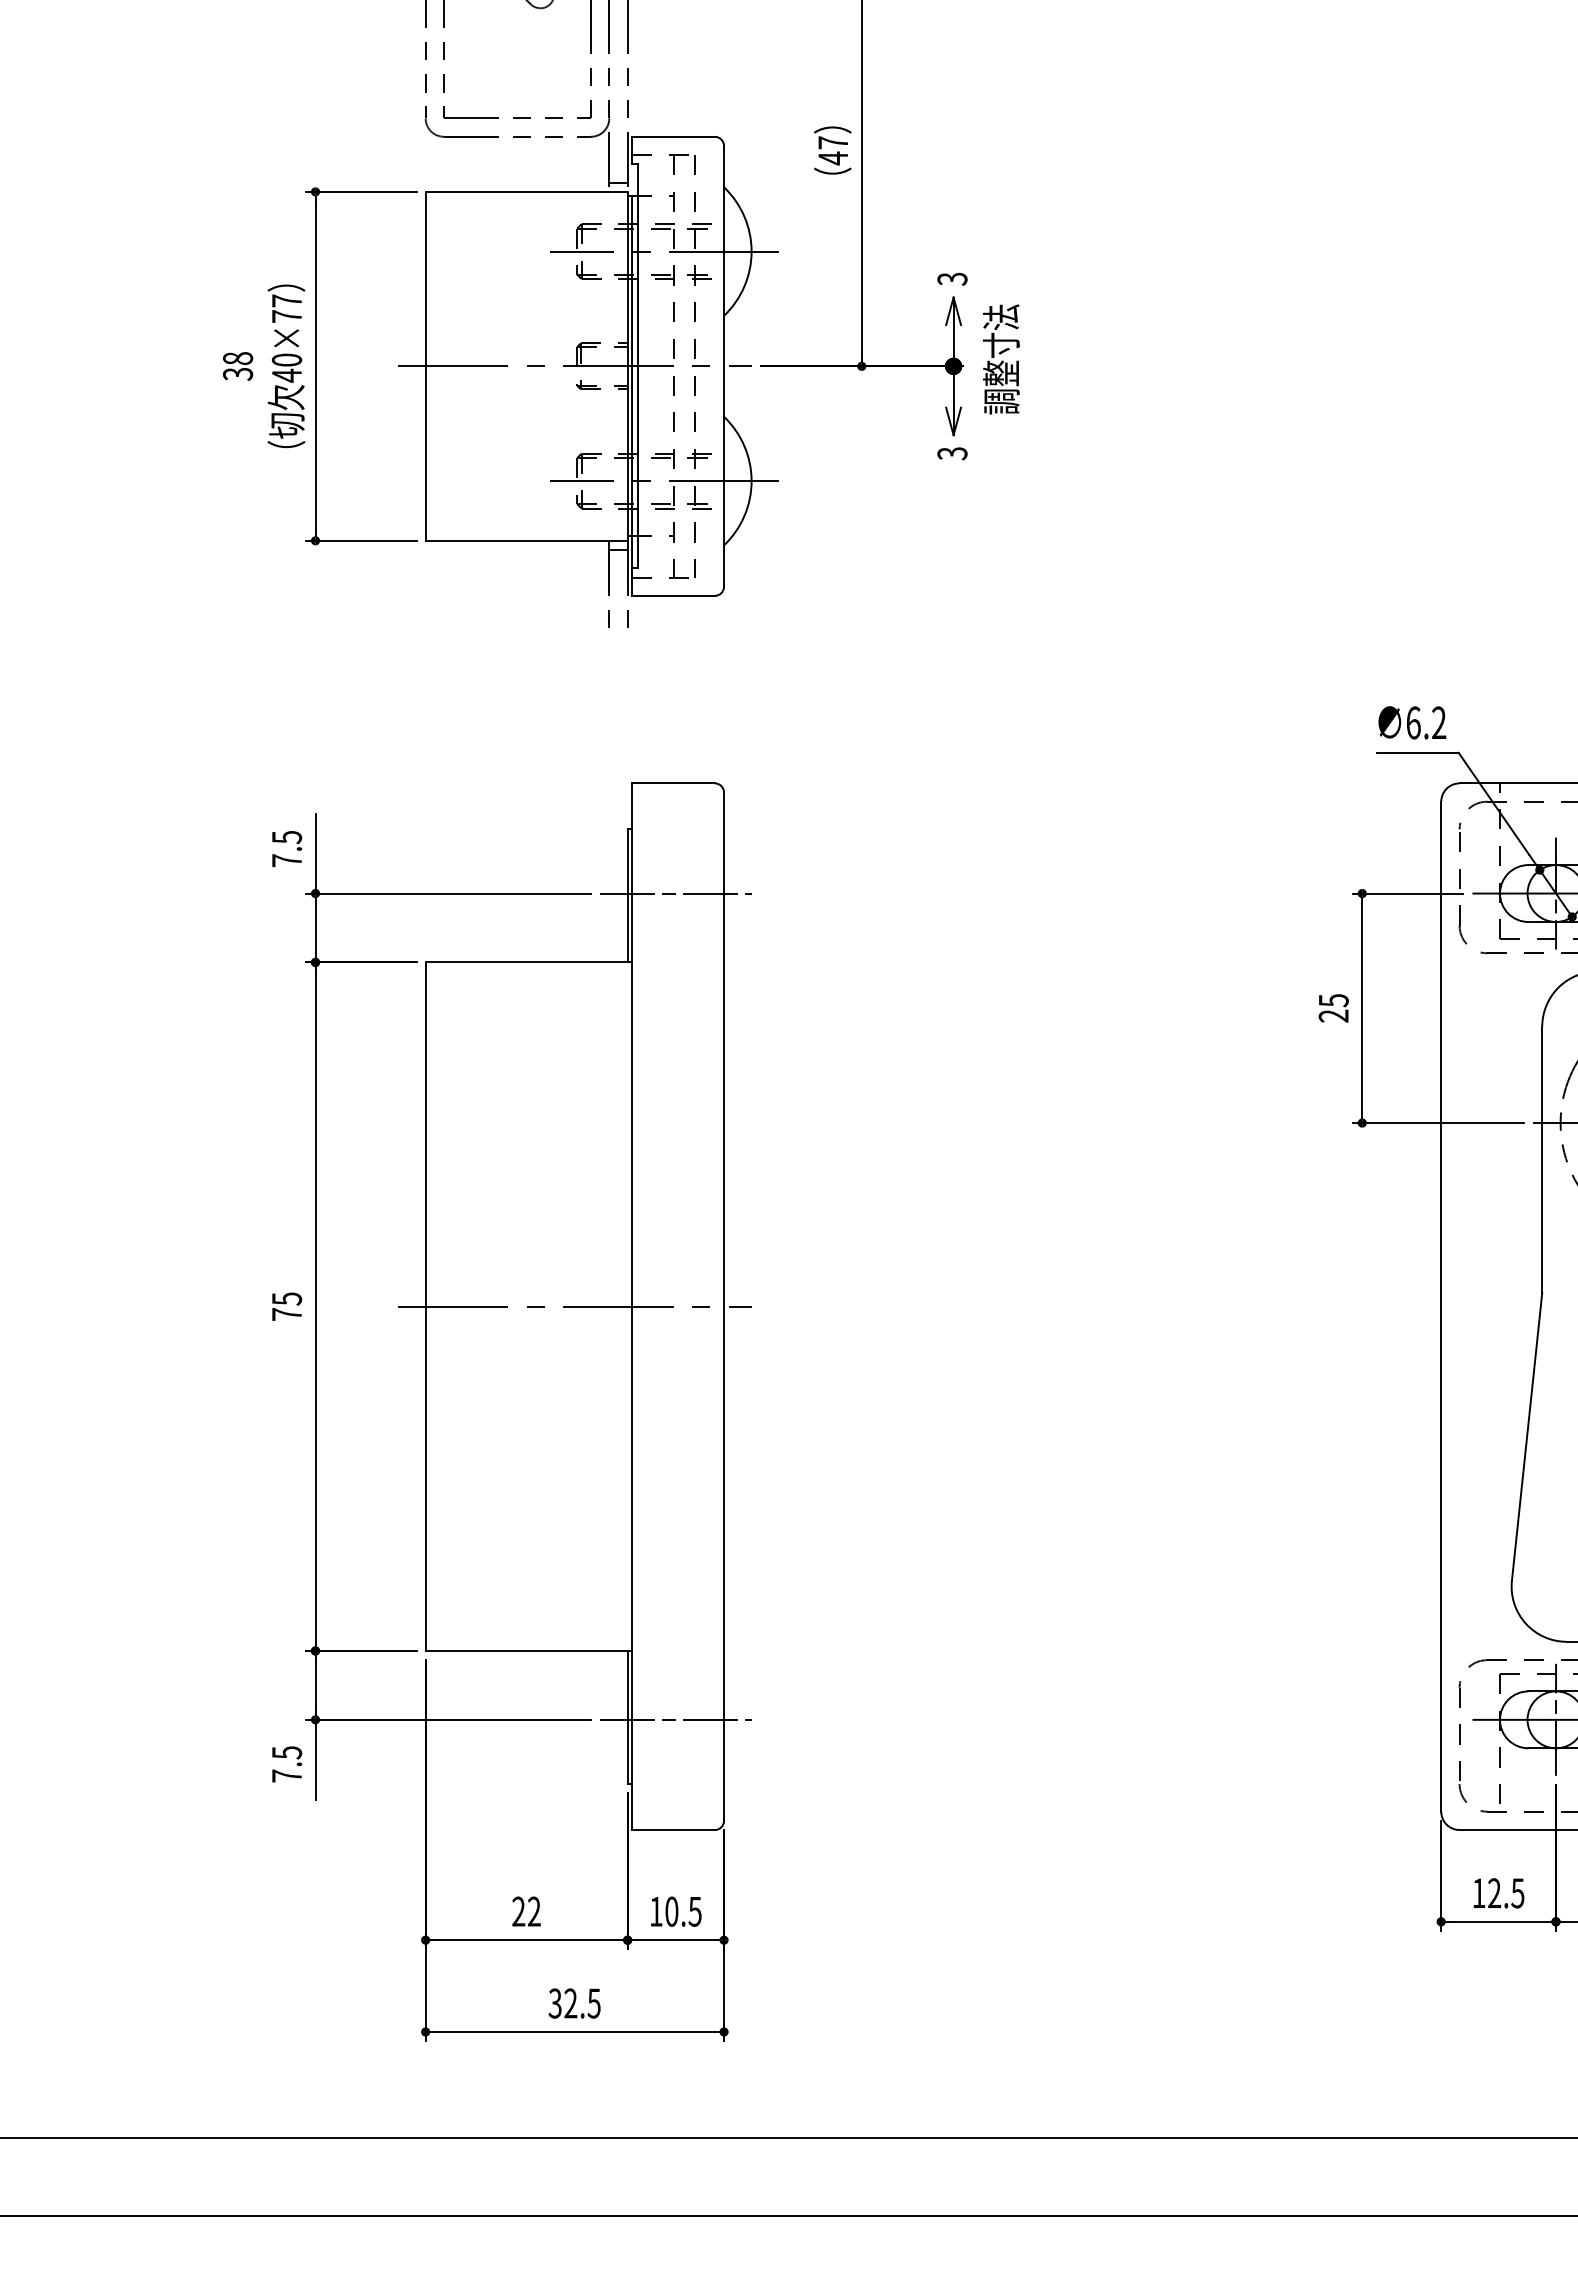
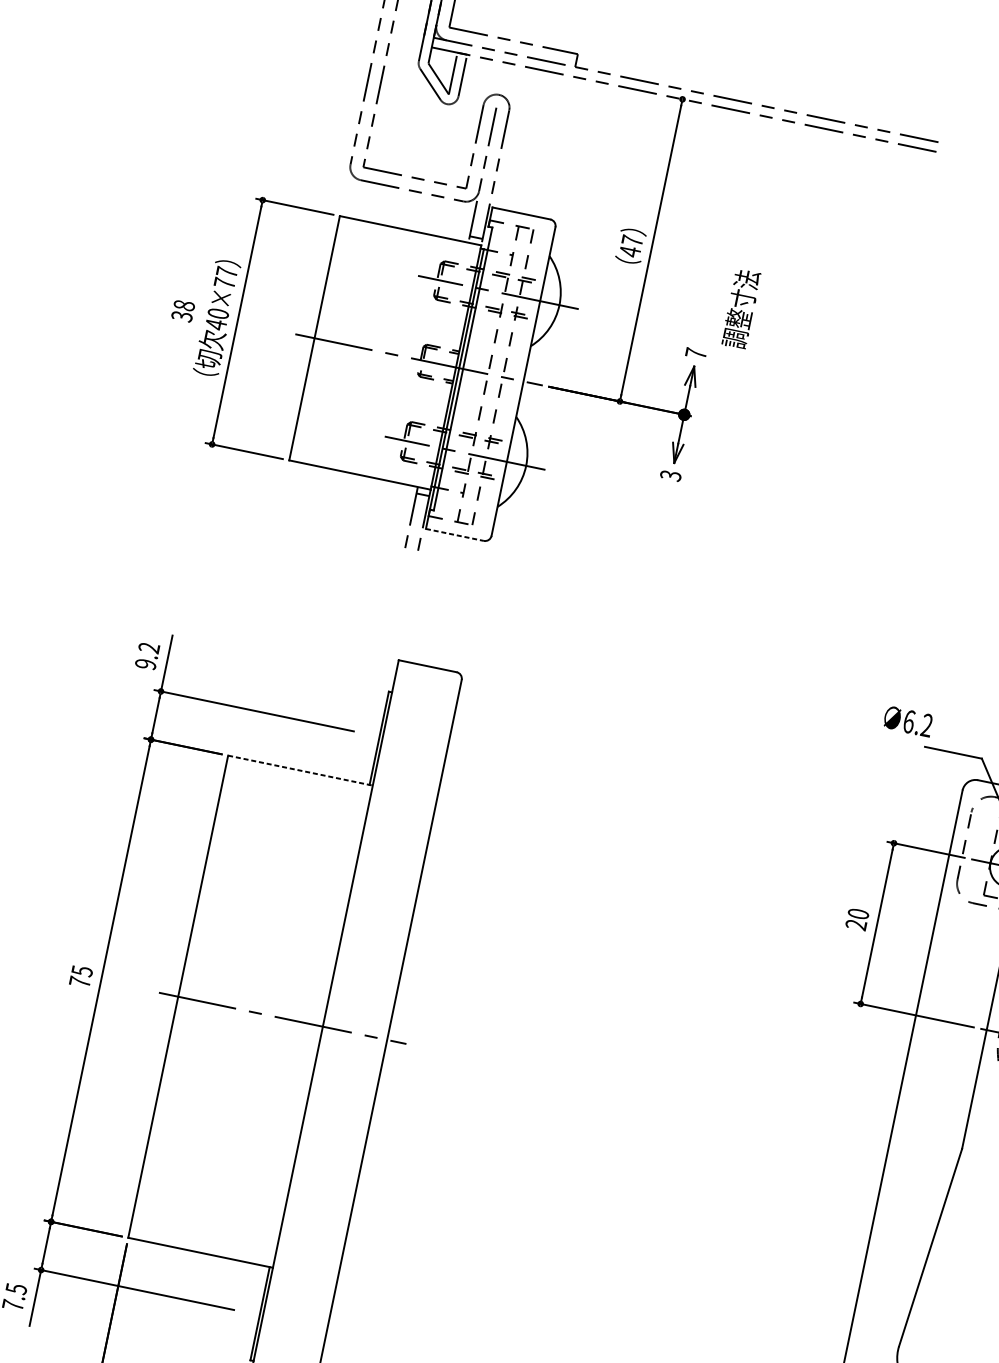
text: (952, 278) -> (696, 353), 3 -> 7
text: (1001, 359) -> (741, 309), moved
line: (674, 595) -> (455, 534), solid -> dashed
text: (1412, 722) -> (908, 721), moved
text: (286, 849) -> (147, 656), 7.5 -> 9.2
line: (675, 893) -> (413, 743), removed
line: (529, 962) -> (300, 770), solid -> dashed
text: (1333, 1000) -> (858, 913), 25 -> 20
line: (675, 1719) -> (293, 1322), removed

